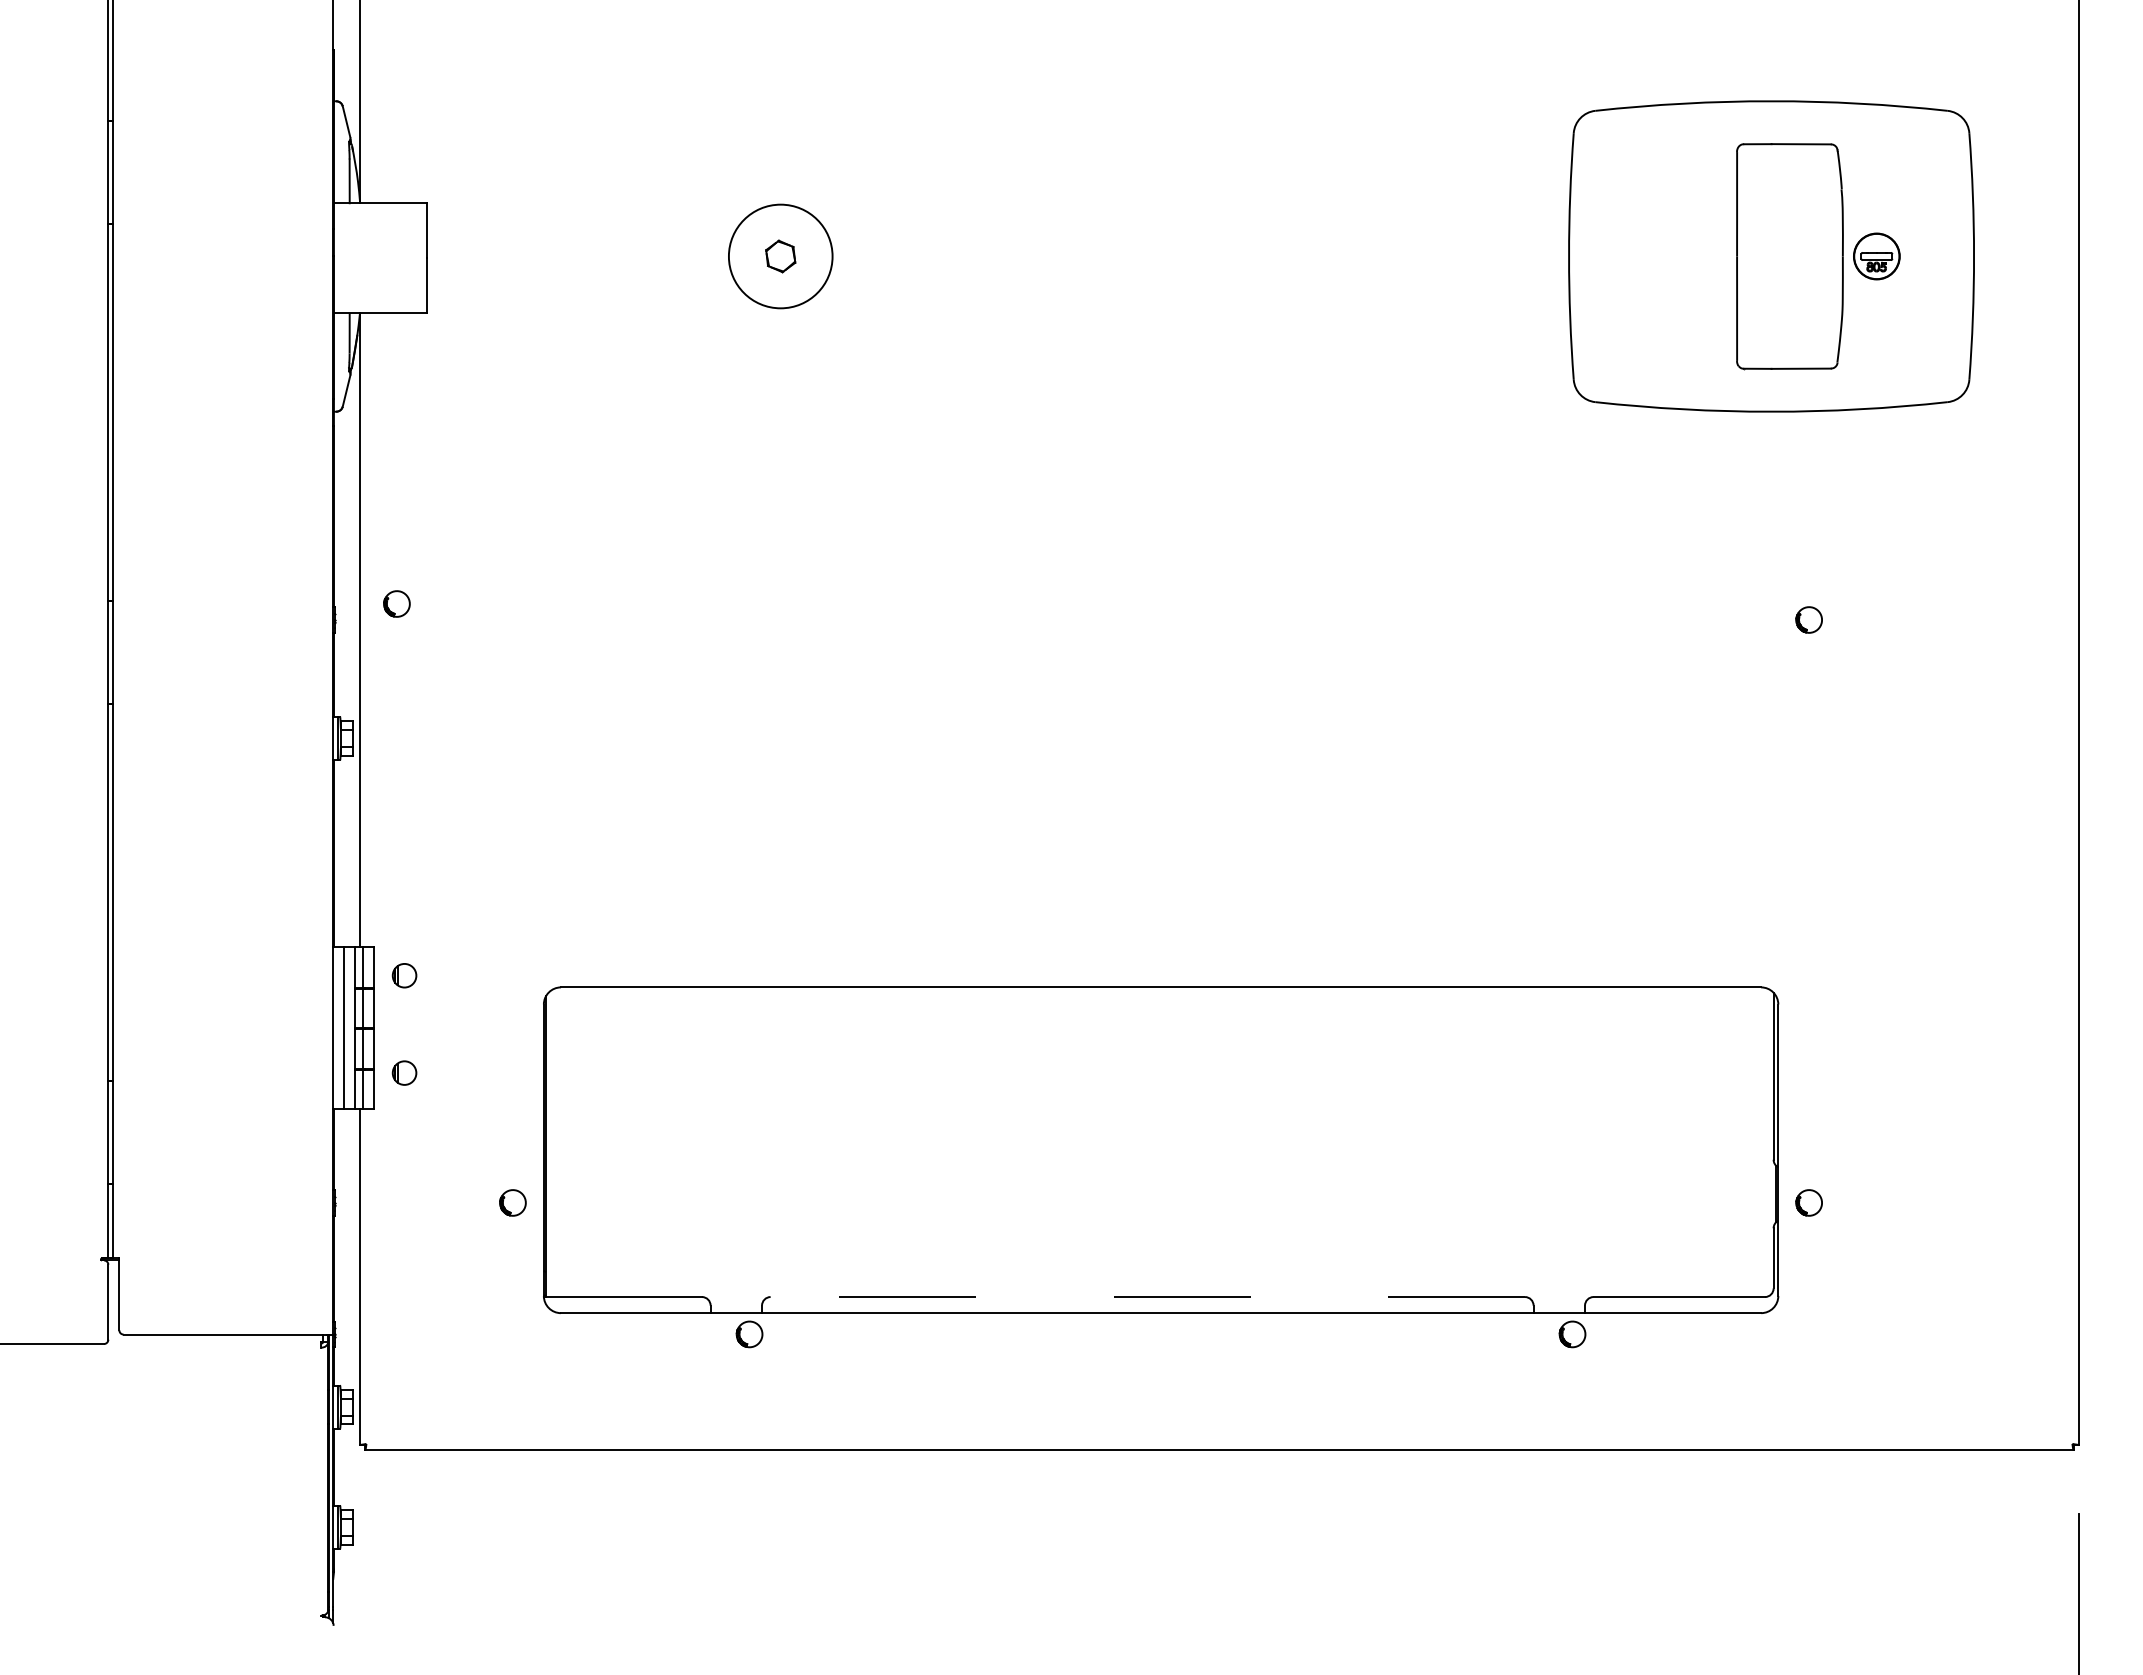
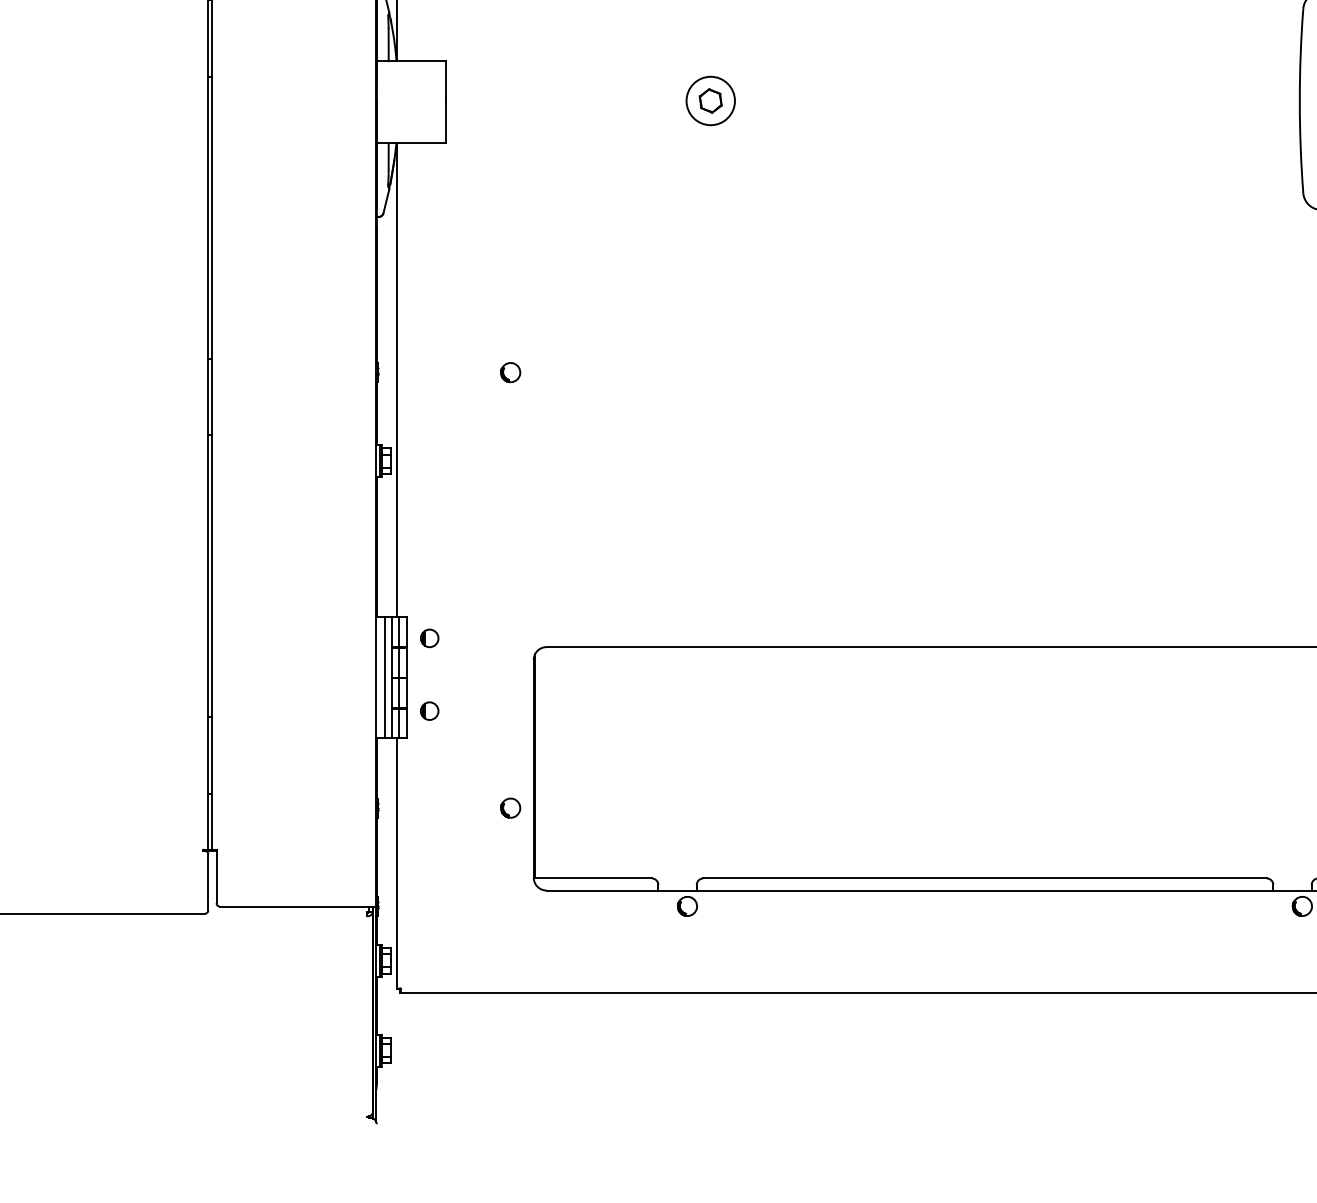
circle: (780, 256) -> (710, 100), size x0.62
part: (396, 603) -> (510, 372), moved
line: (1147, 1297) -> (984, 878), dashed -> solid

